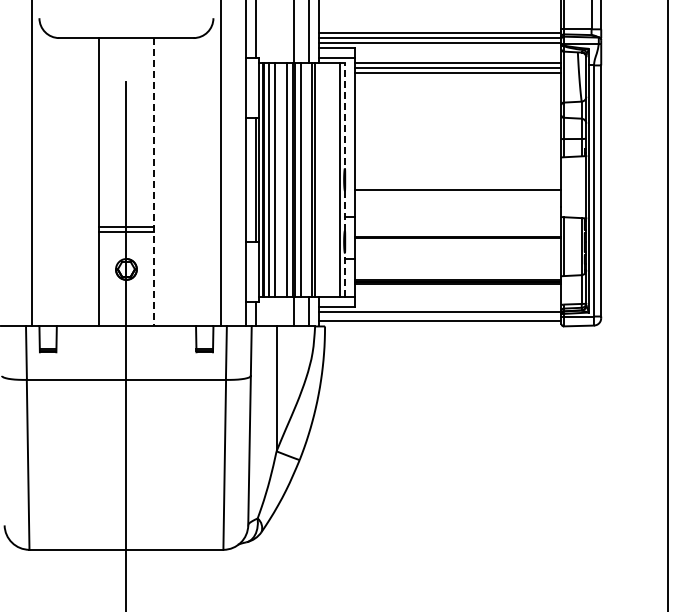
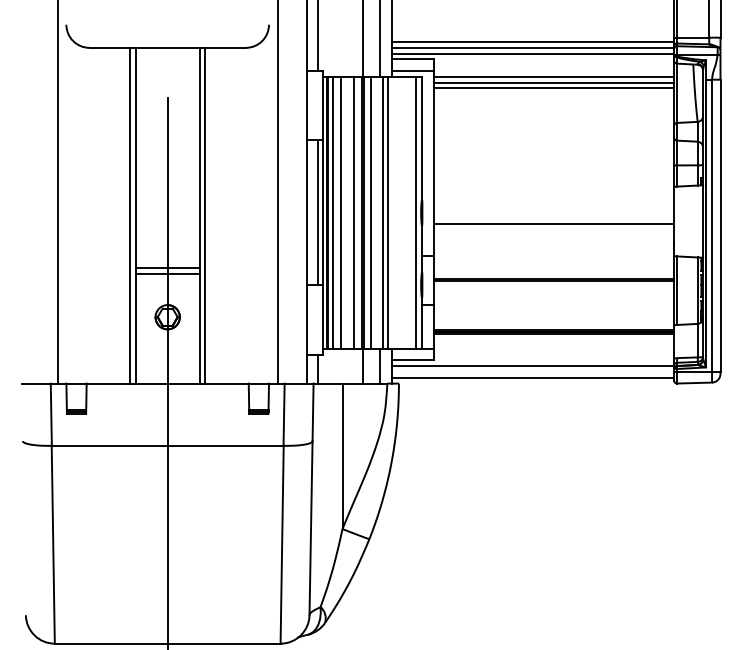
line: (345, 179) -> (422, 212), dashed -> solid
line: (94, 182) -> (130, 215), added
line: (153, 182) -> (199, 215), dashed -> solid
line: (158, 182) -> (205, 215), added

